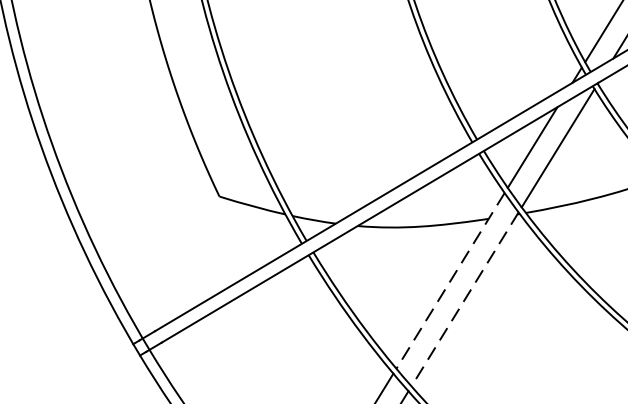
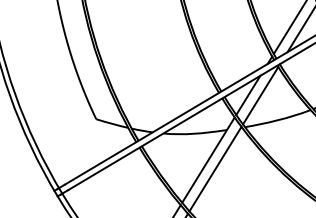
line: (450, 281) -> (208, 160), dashed -> solid
line: (465, 300) -> (215, 169), dashed -> solid

